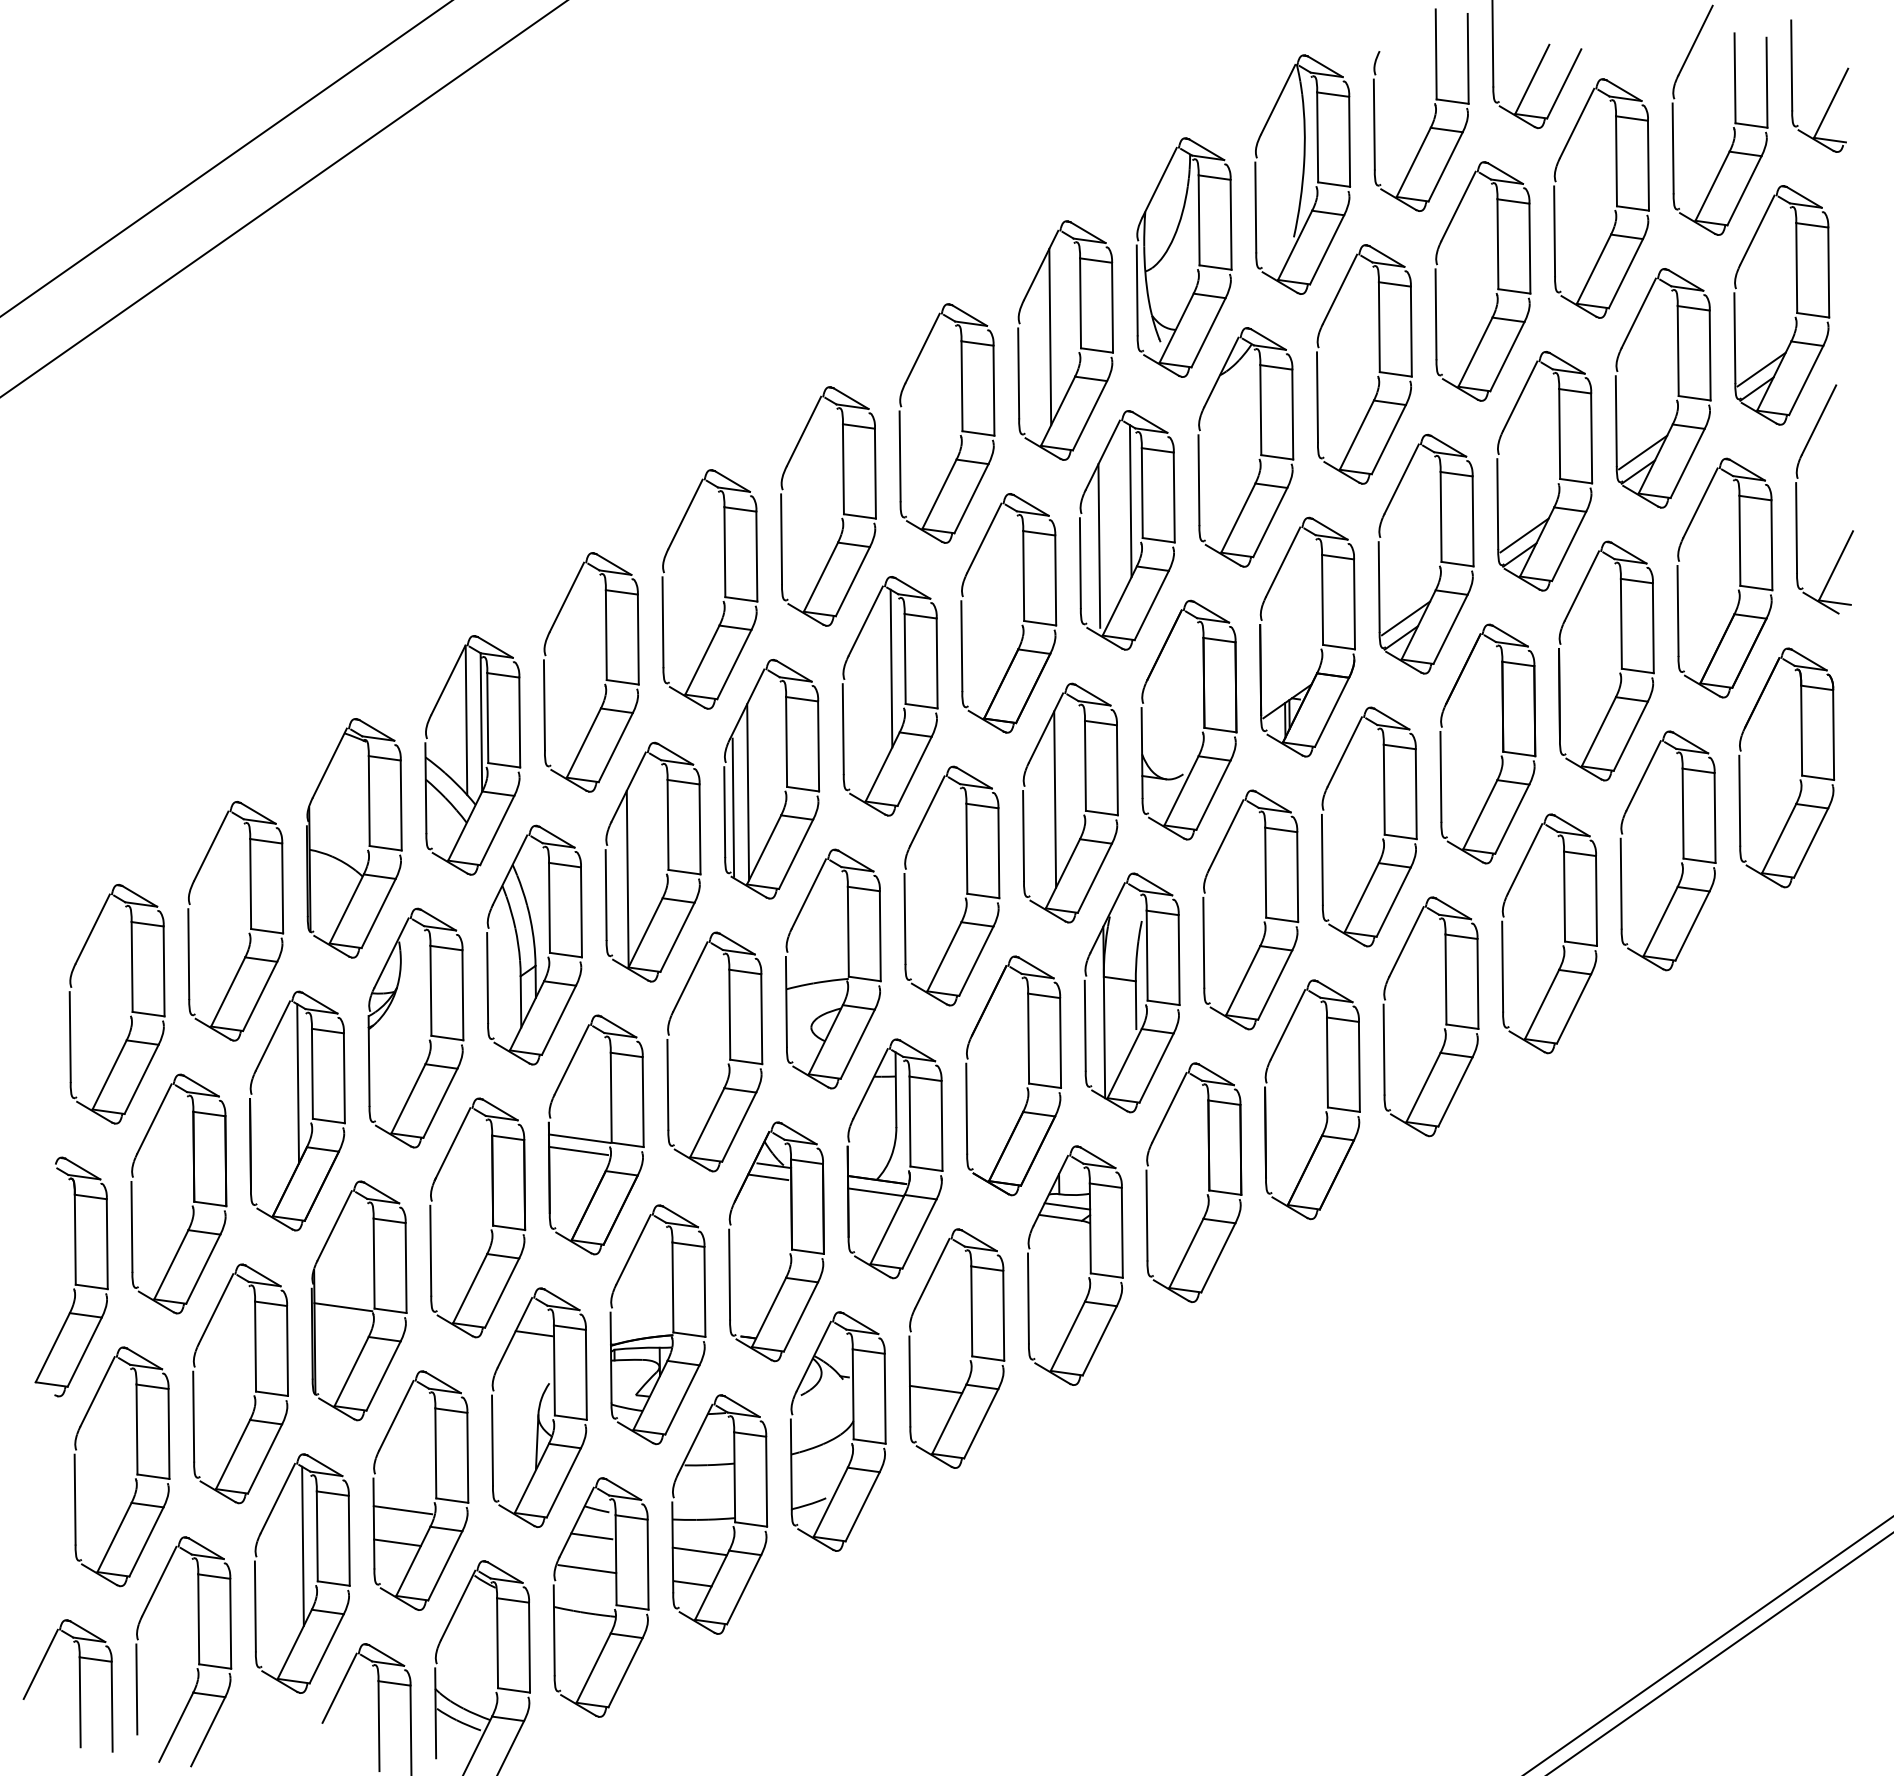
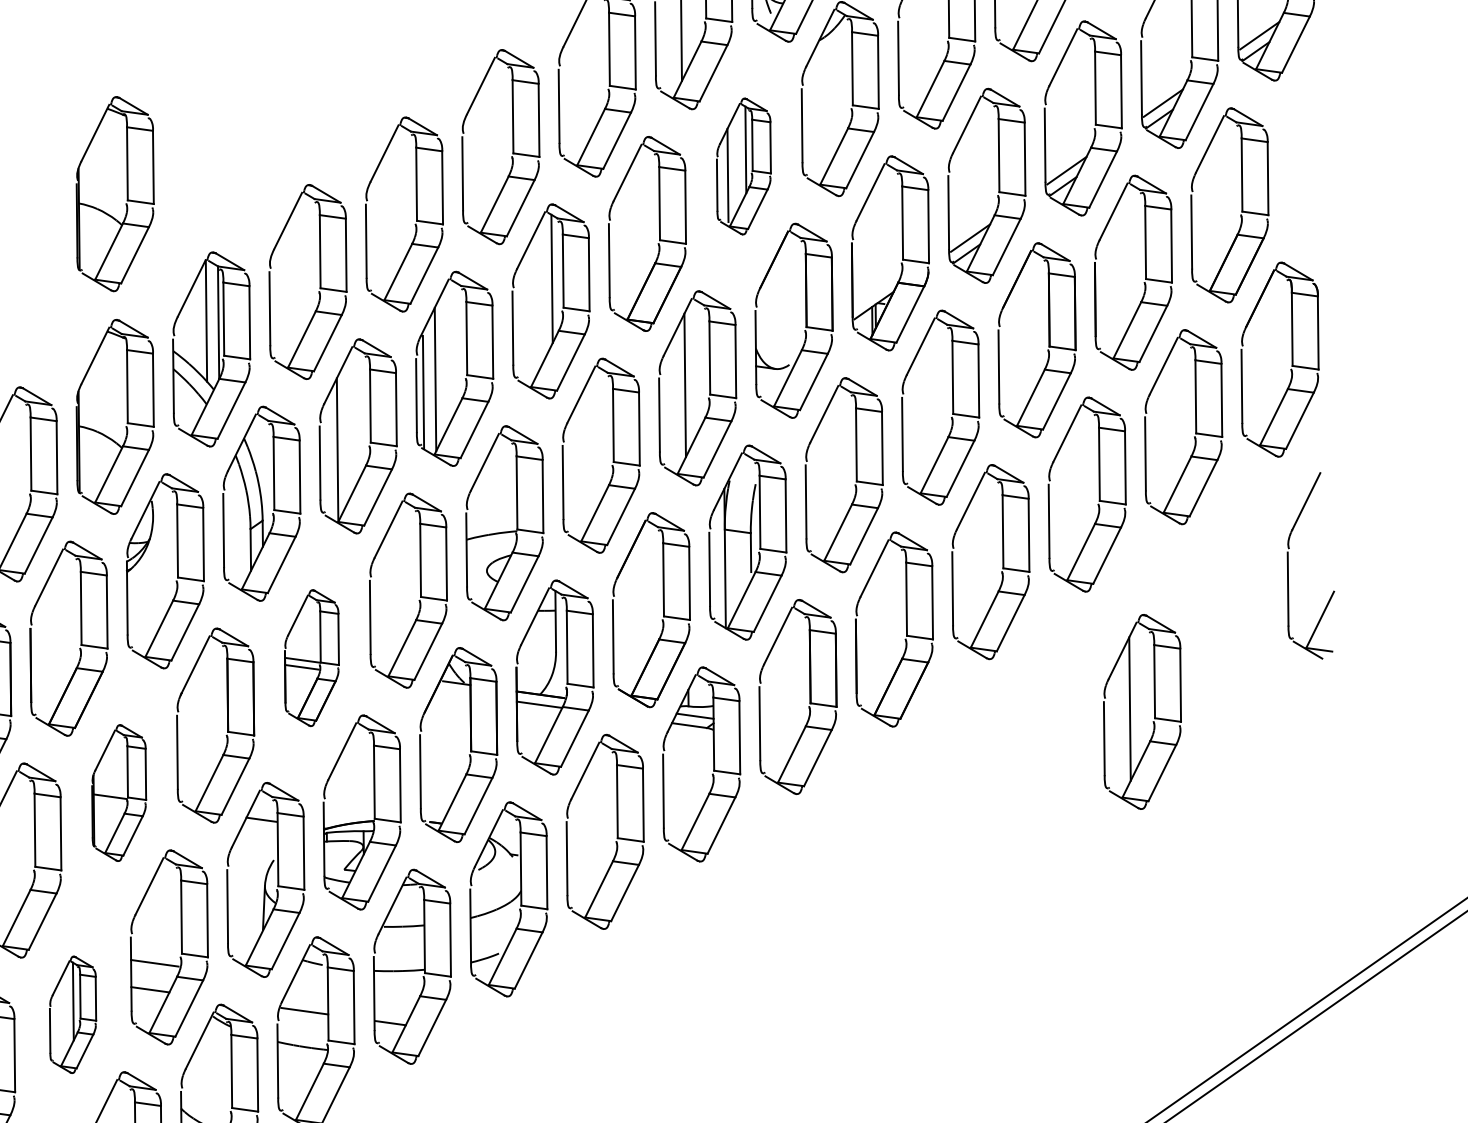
part: (1797, 499) -> (1288, 565), moved
part: (1127, 530) -> (744, 166), size x0.7
part: (368, 564) -> (126, 194), added
line: (298, 1083) -> (69, 616), removed
part: (595, 1134) -> (311, 657), size x0.7
line: (768, 1177) -> (452, 692), removed
part: (1603, 1200) -> (1131, 711), added
part: (358, 1300) -> (118, 792), size x0.7
line: (935, 1389) -> (587, 865), removed
line: (591, 1536) -> (308, 984), removed
line: (699, 1551) -> (395, 996), removed
part: (302, 1573) -> (73, 1014), size x0.6

